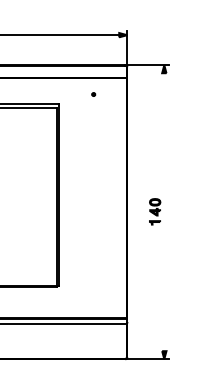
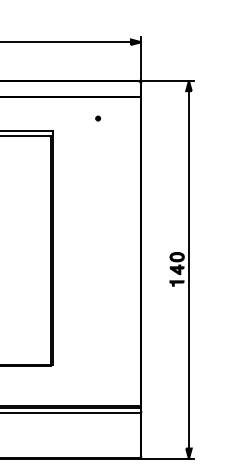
line: (164, 212) -> (189, 270), added

